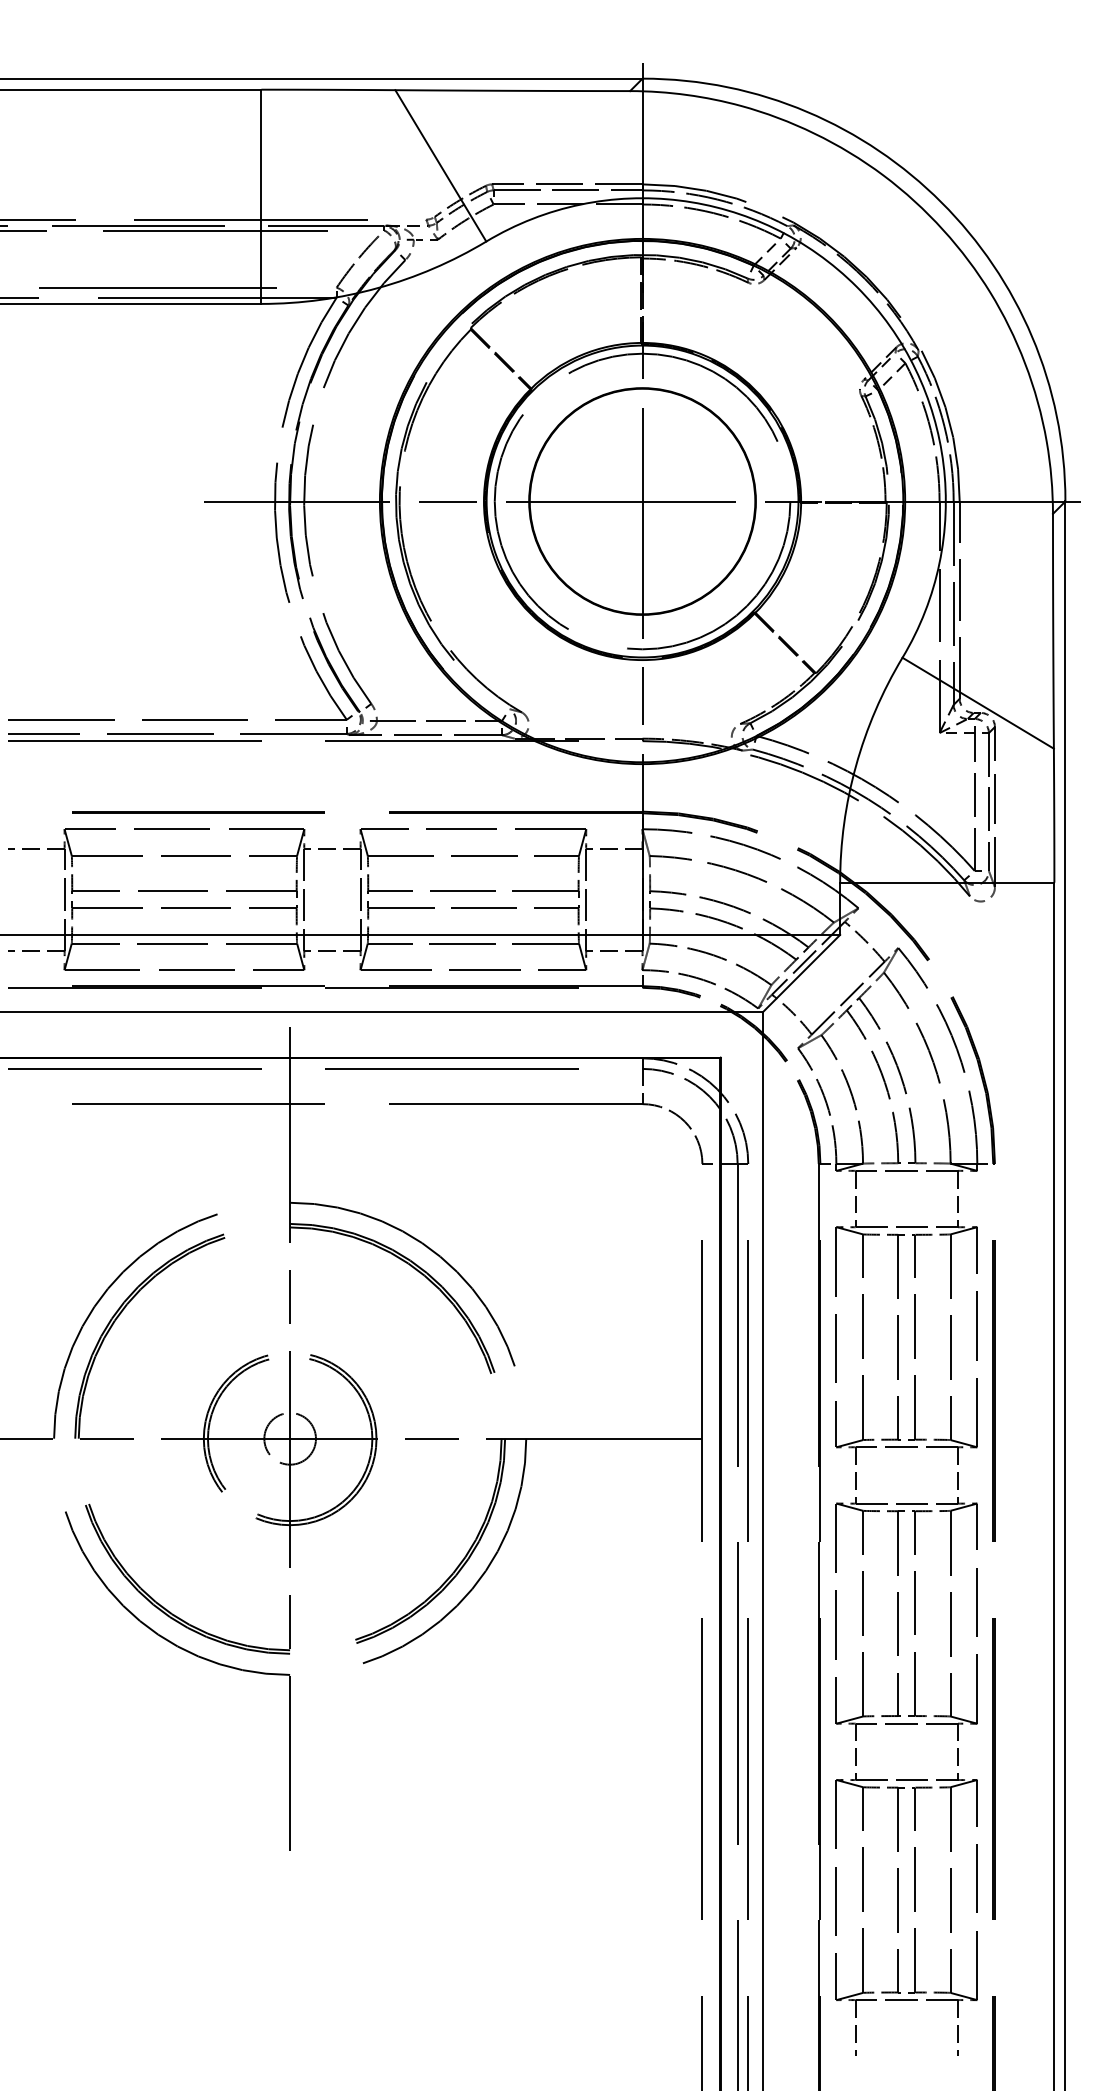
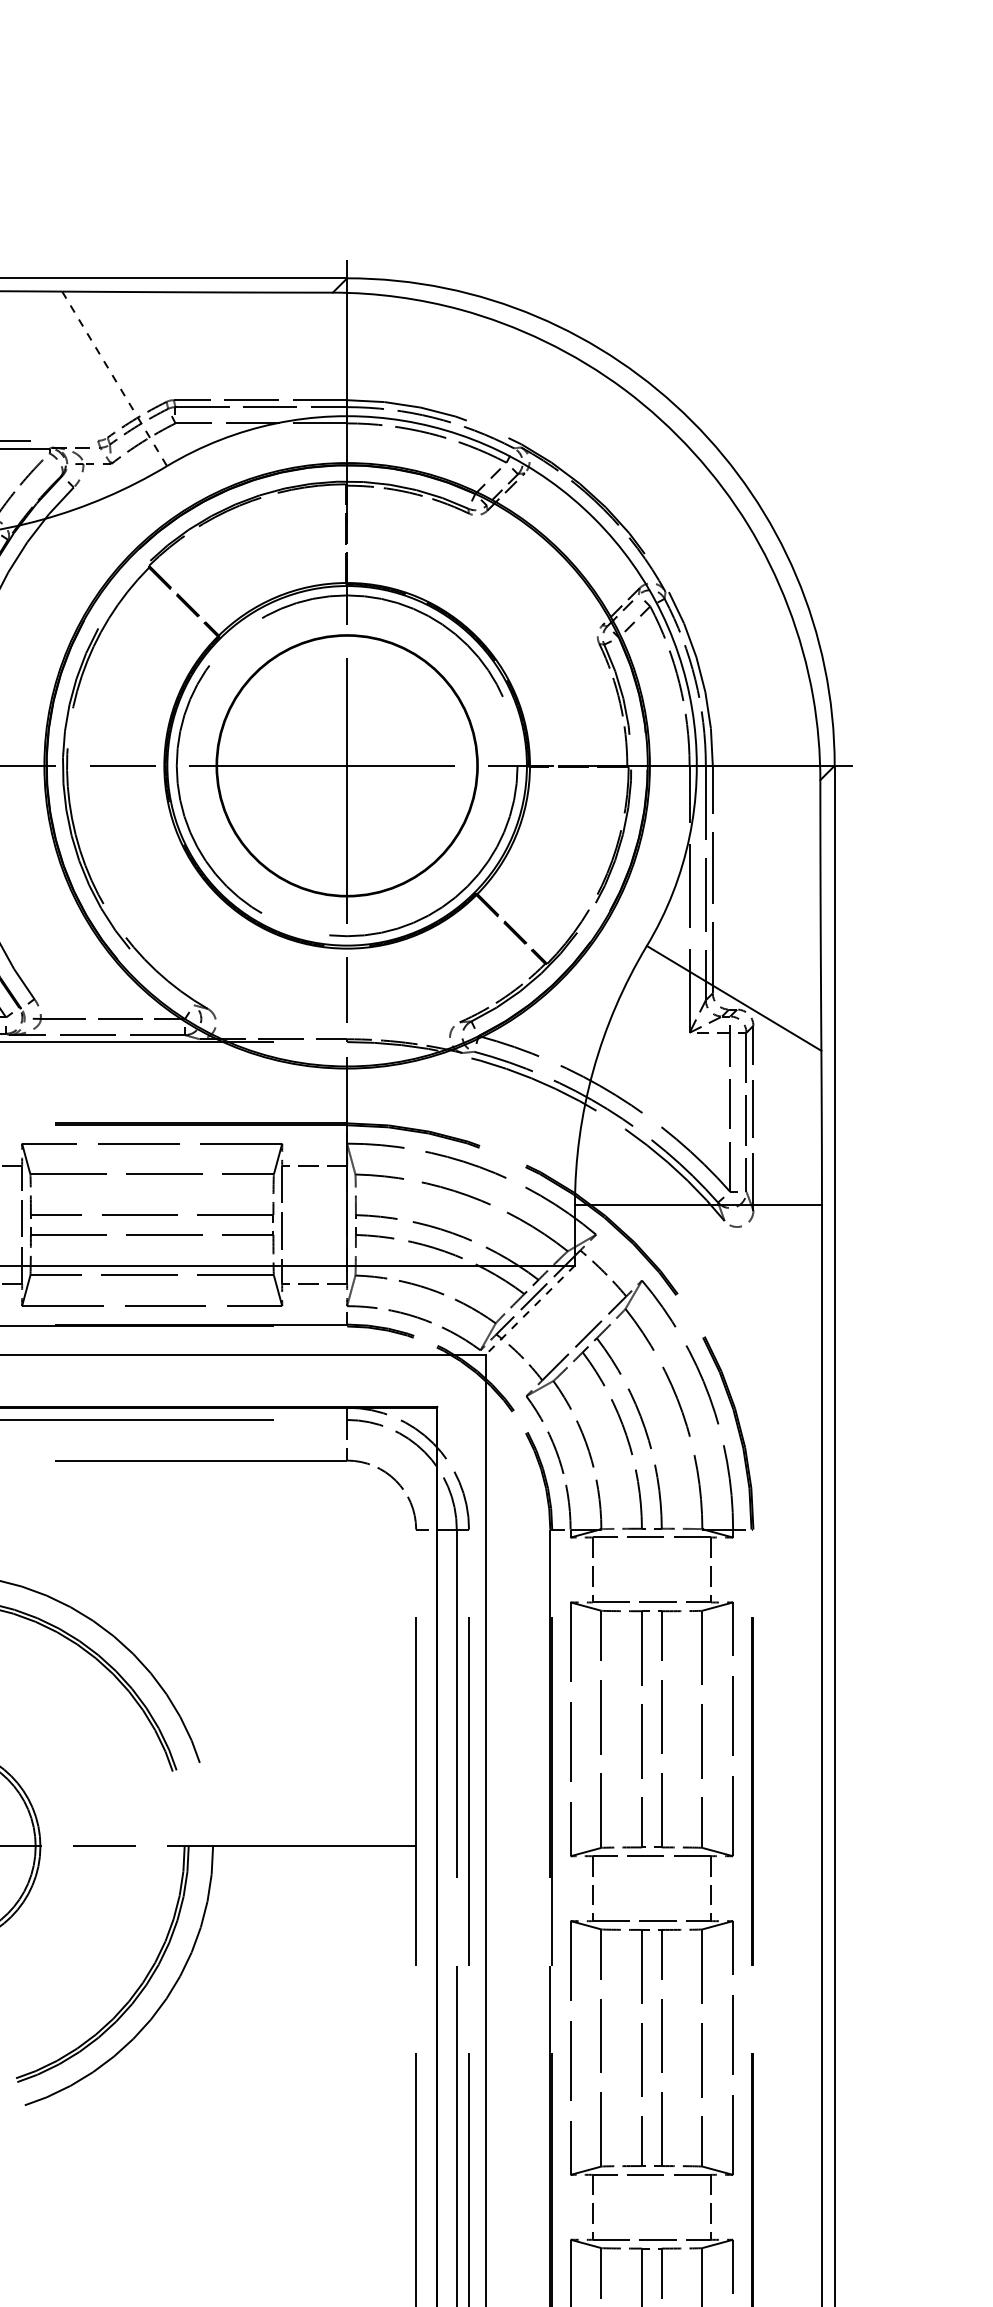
line: (441, 166) -> (115, 379), solid -> dashed
line: (801, 973) -> (530, 1309), solid -> dashed

